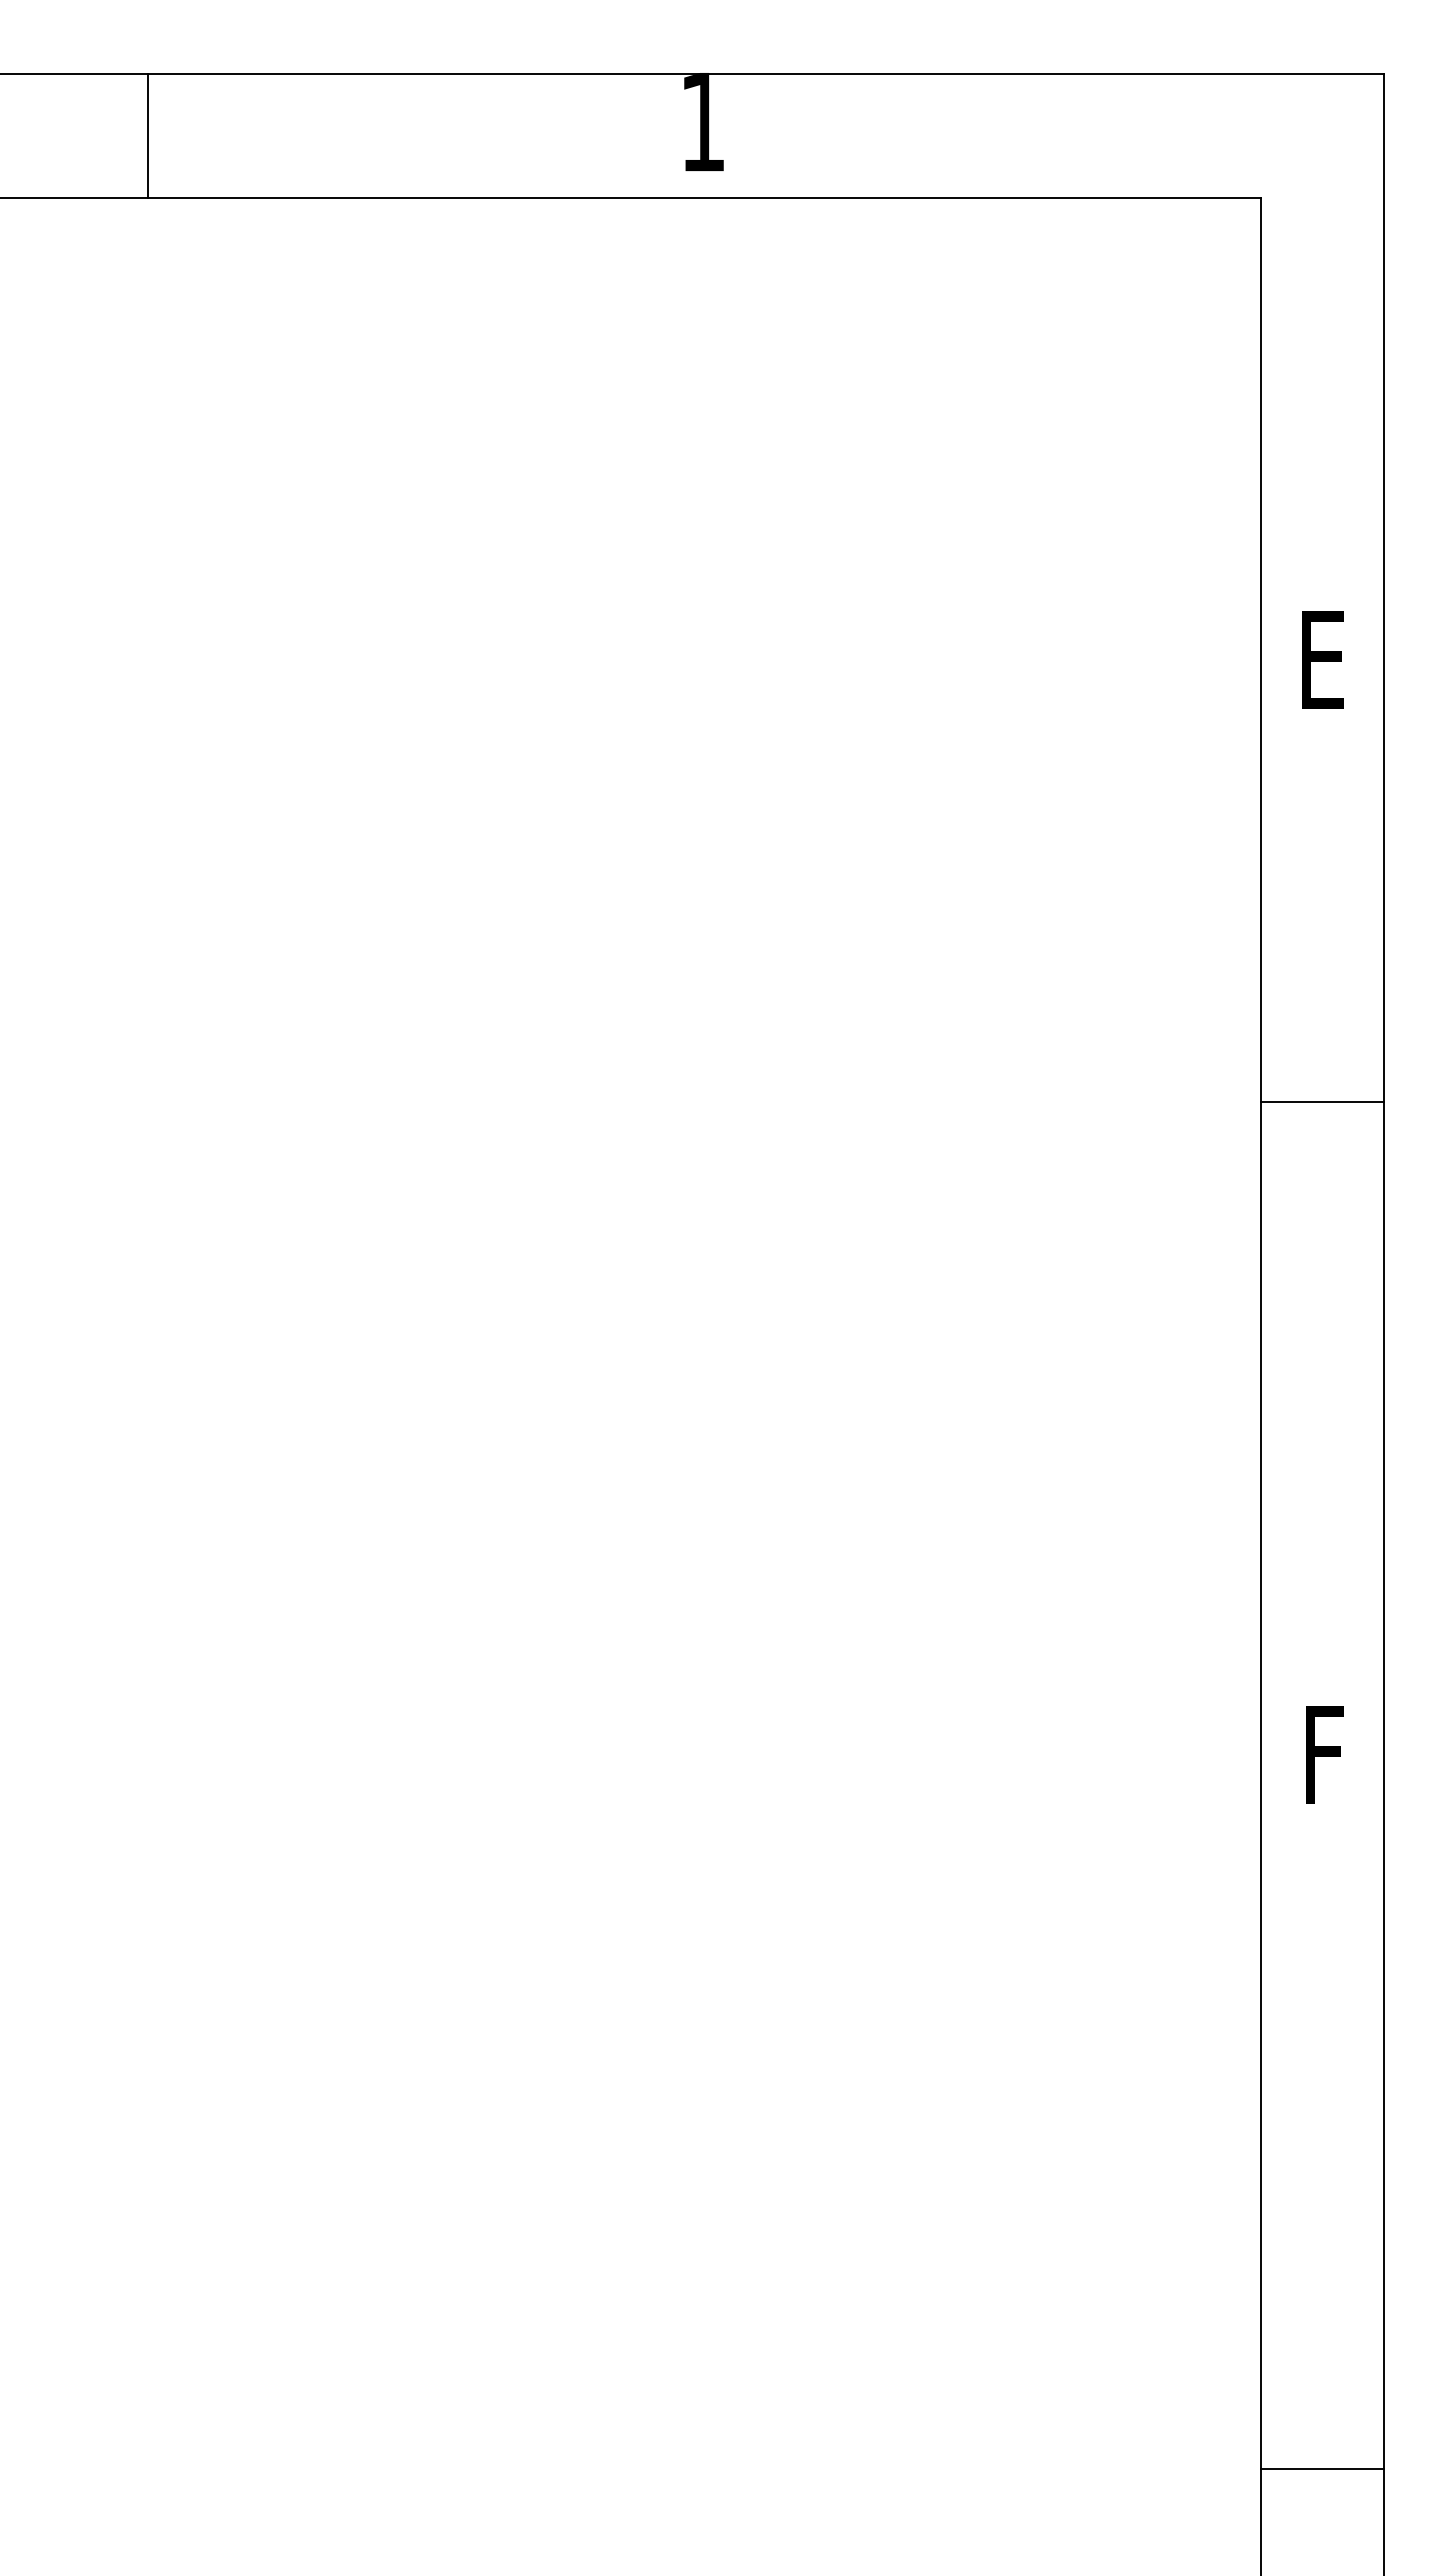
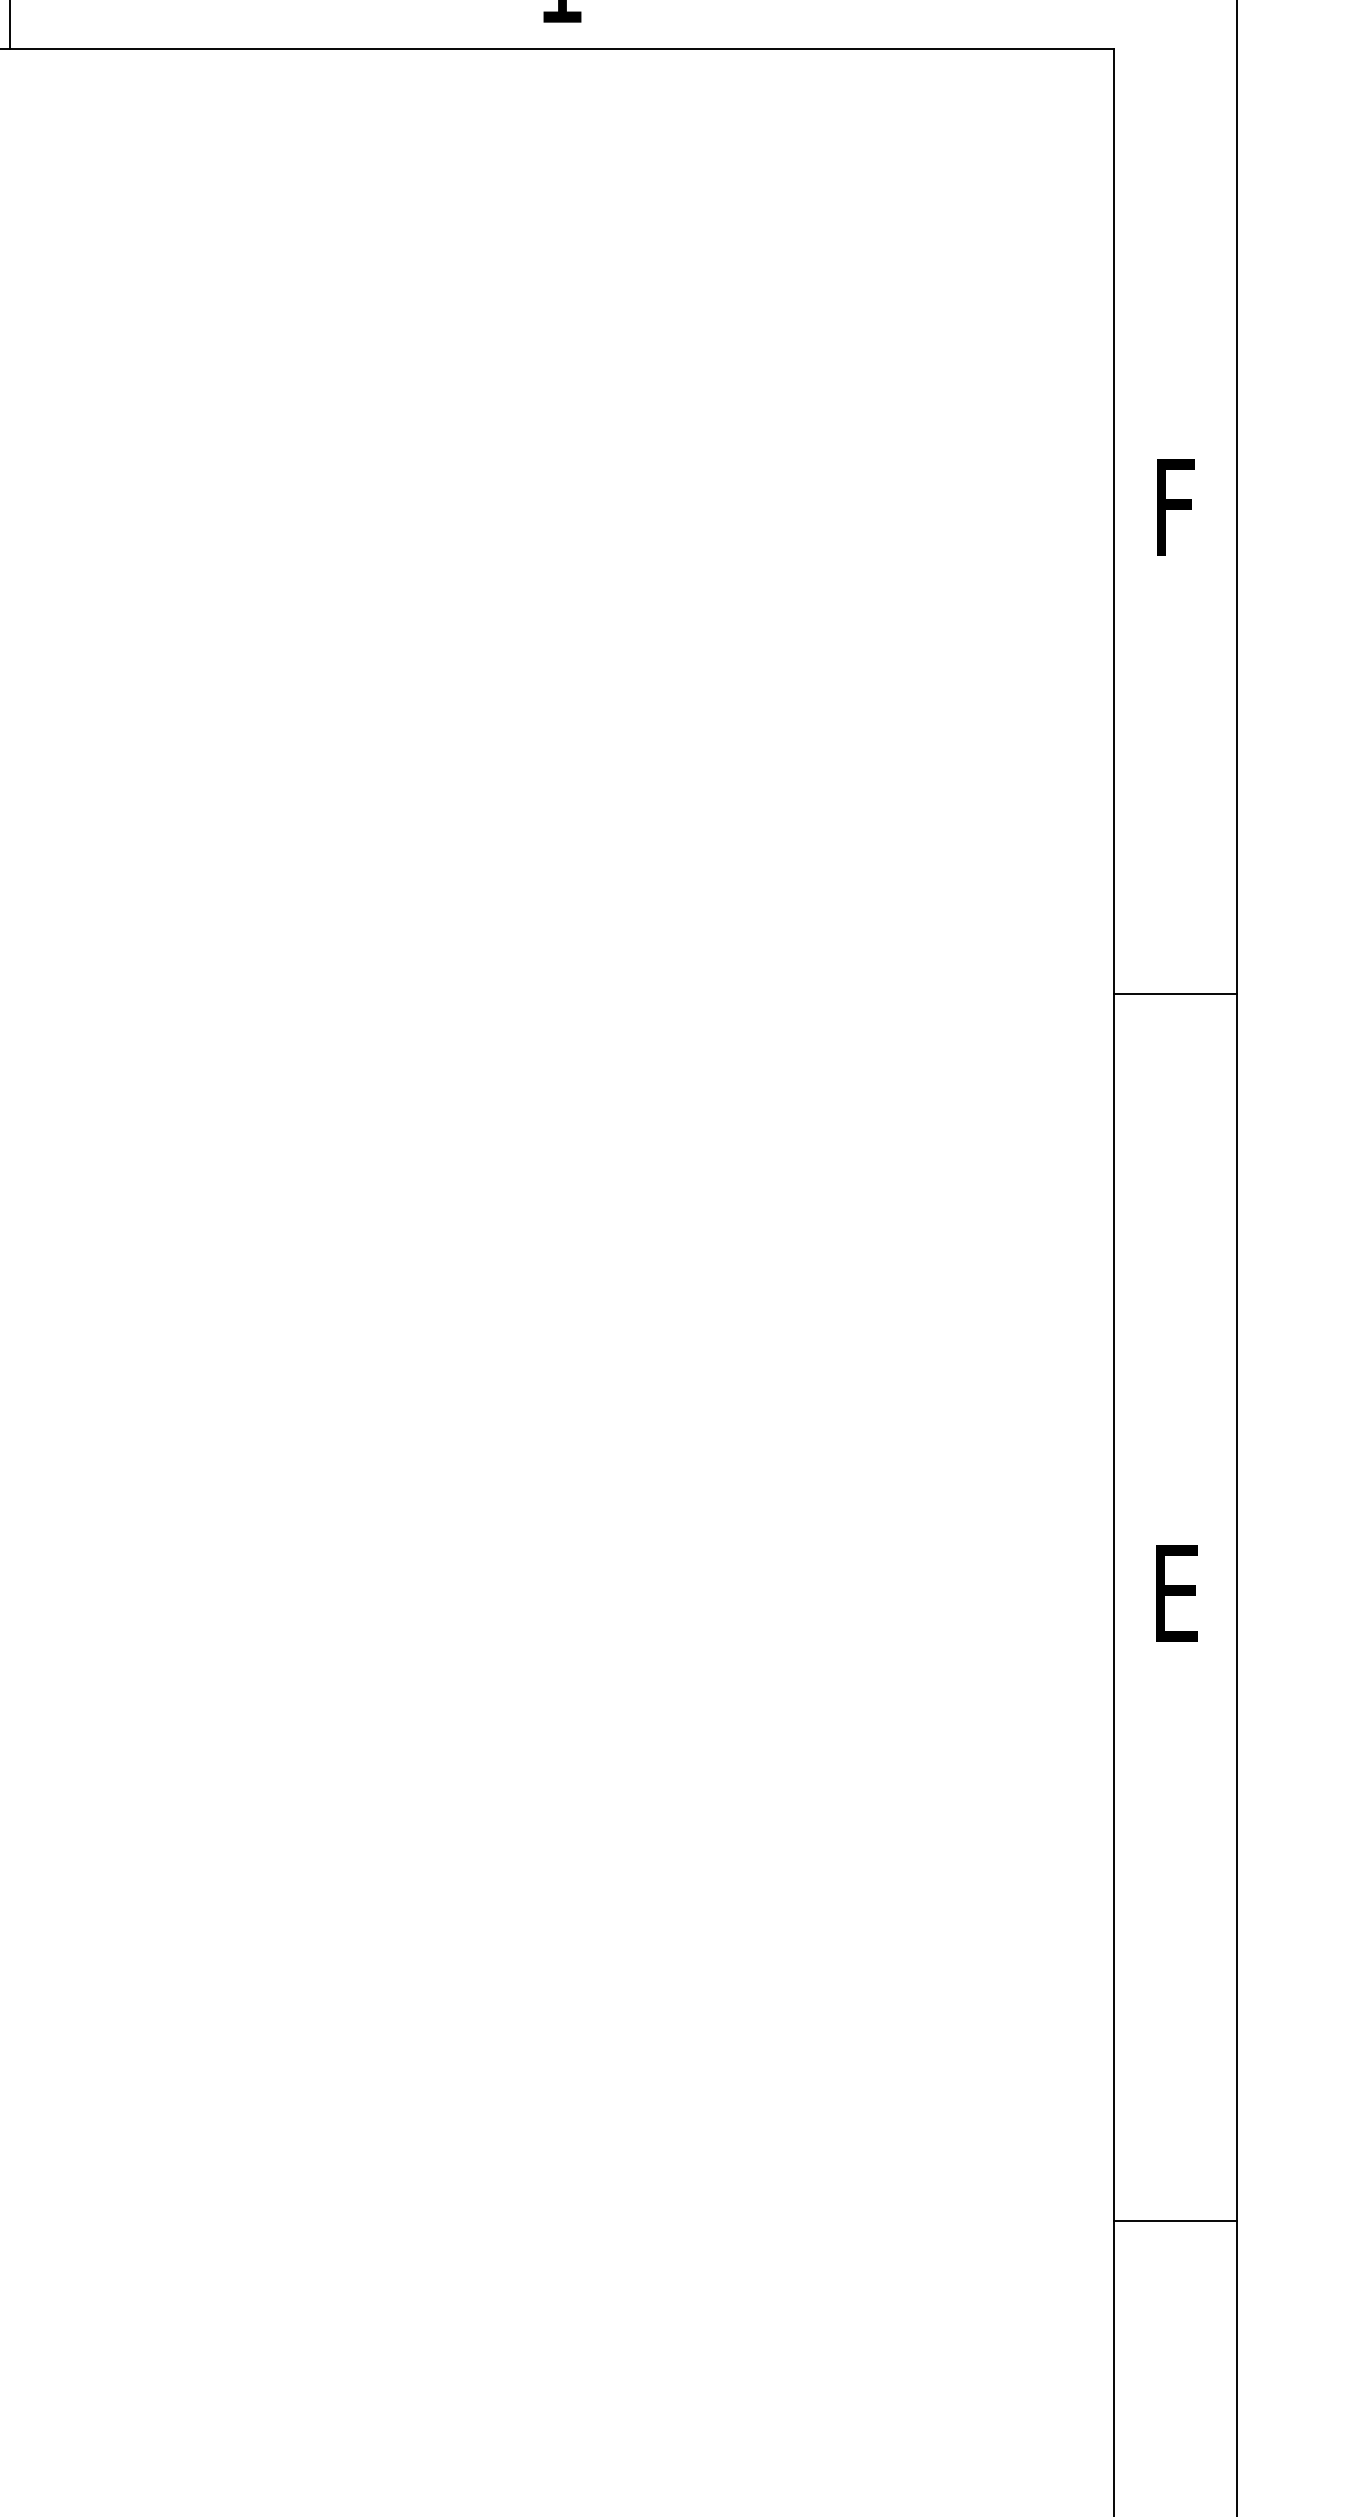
text: (1322, 659) -> (1175, 507), E -> F
line: (1322, 1102) -> (1175, 994), moved
text: (1324, 1754) -> (1177, 1593), F -> E
line: (1322, 2469) -> (1175, 2221), moved

